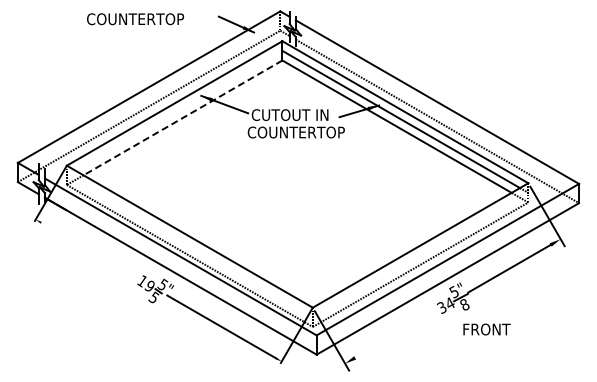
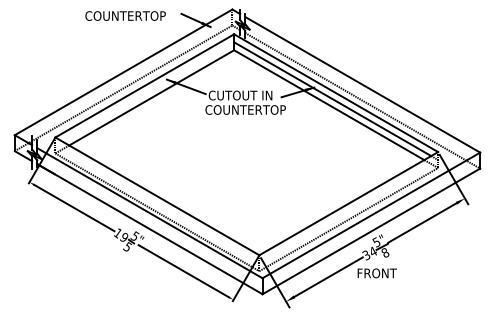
text: (135, 19) -> (125, 16), moved
line: (182, 117) -> (151, 97), dashed -> solid
line: (89, 250) -> (74, 207), added
text: (486, 329) -> (376, 273), moved
line: (396, 333) -> (328, 276), added

